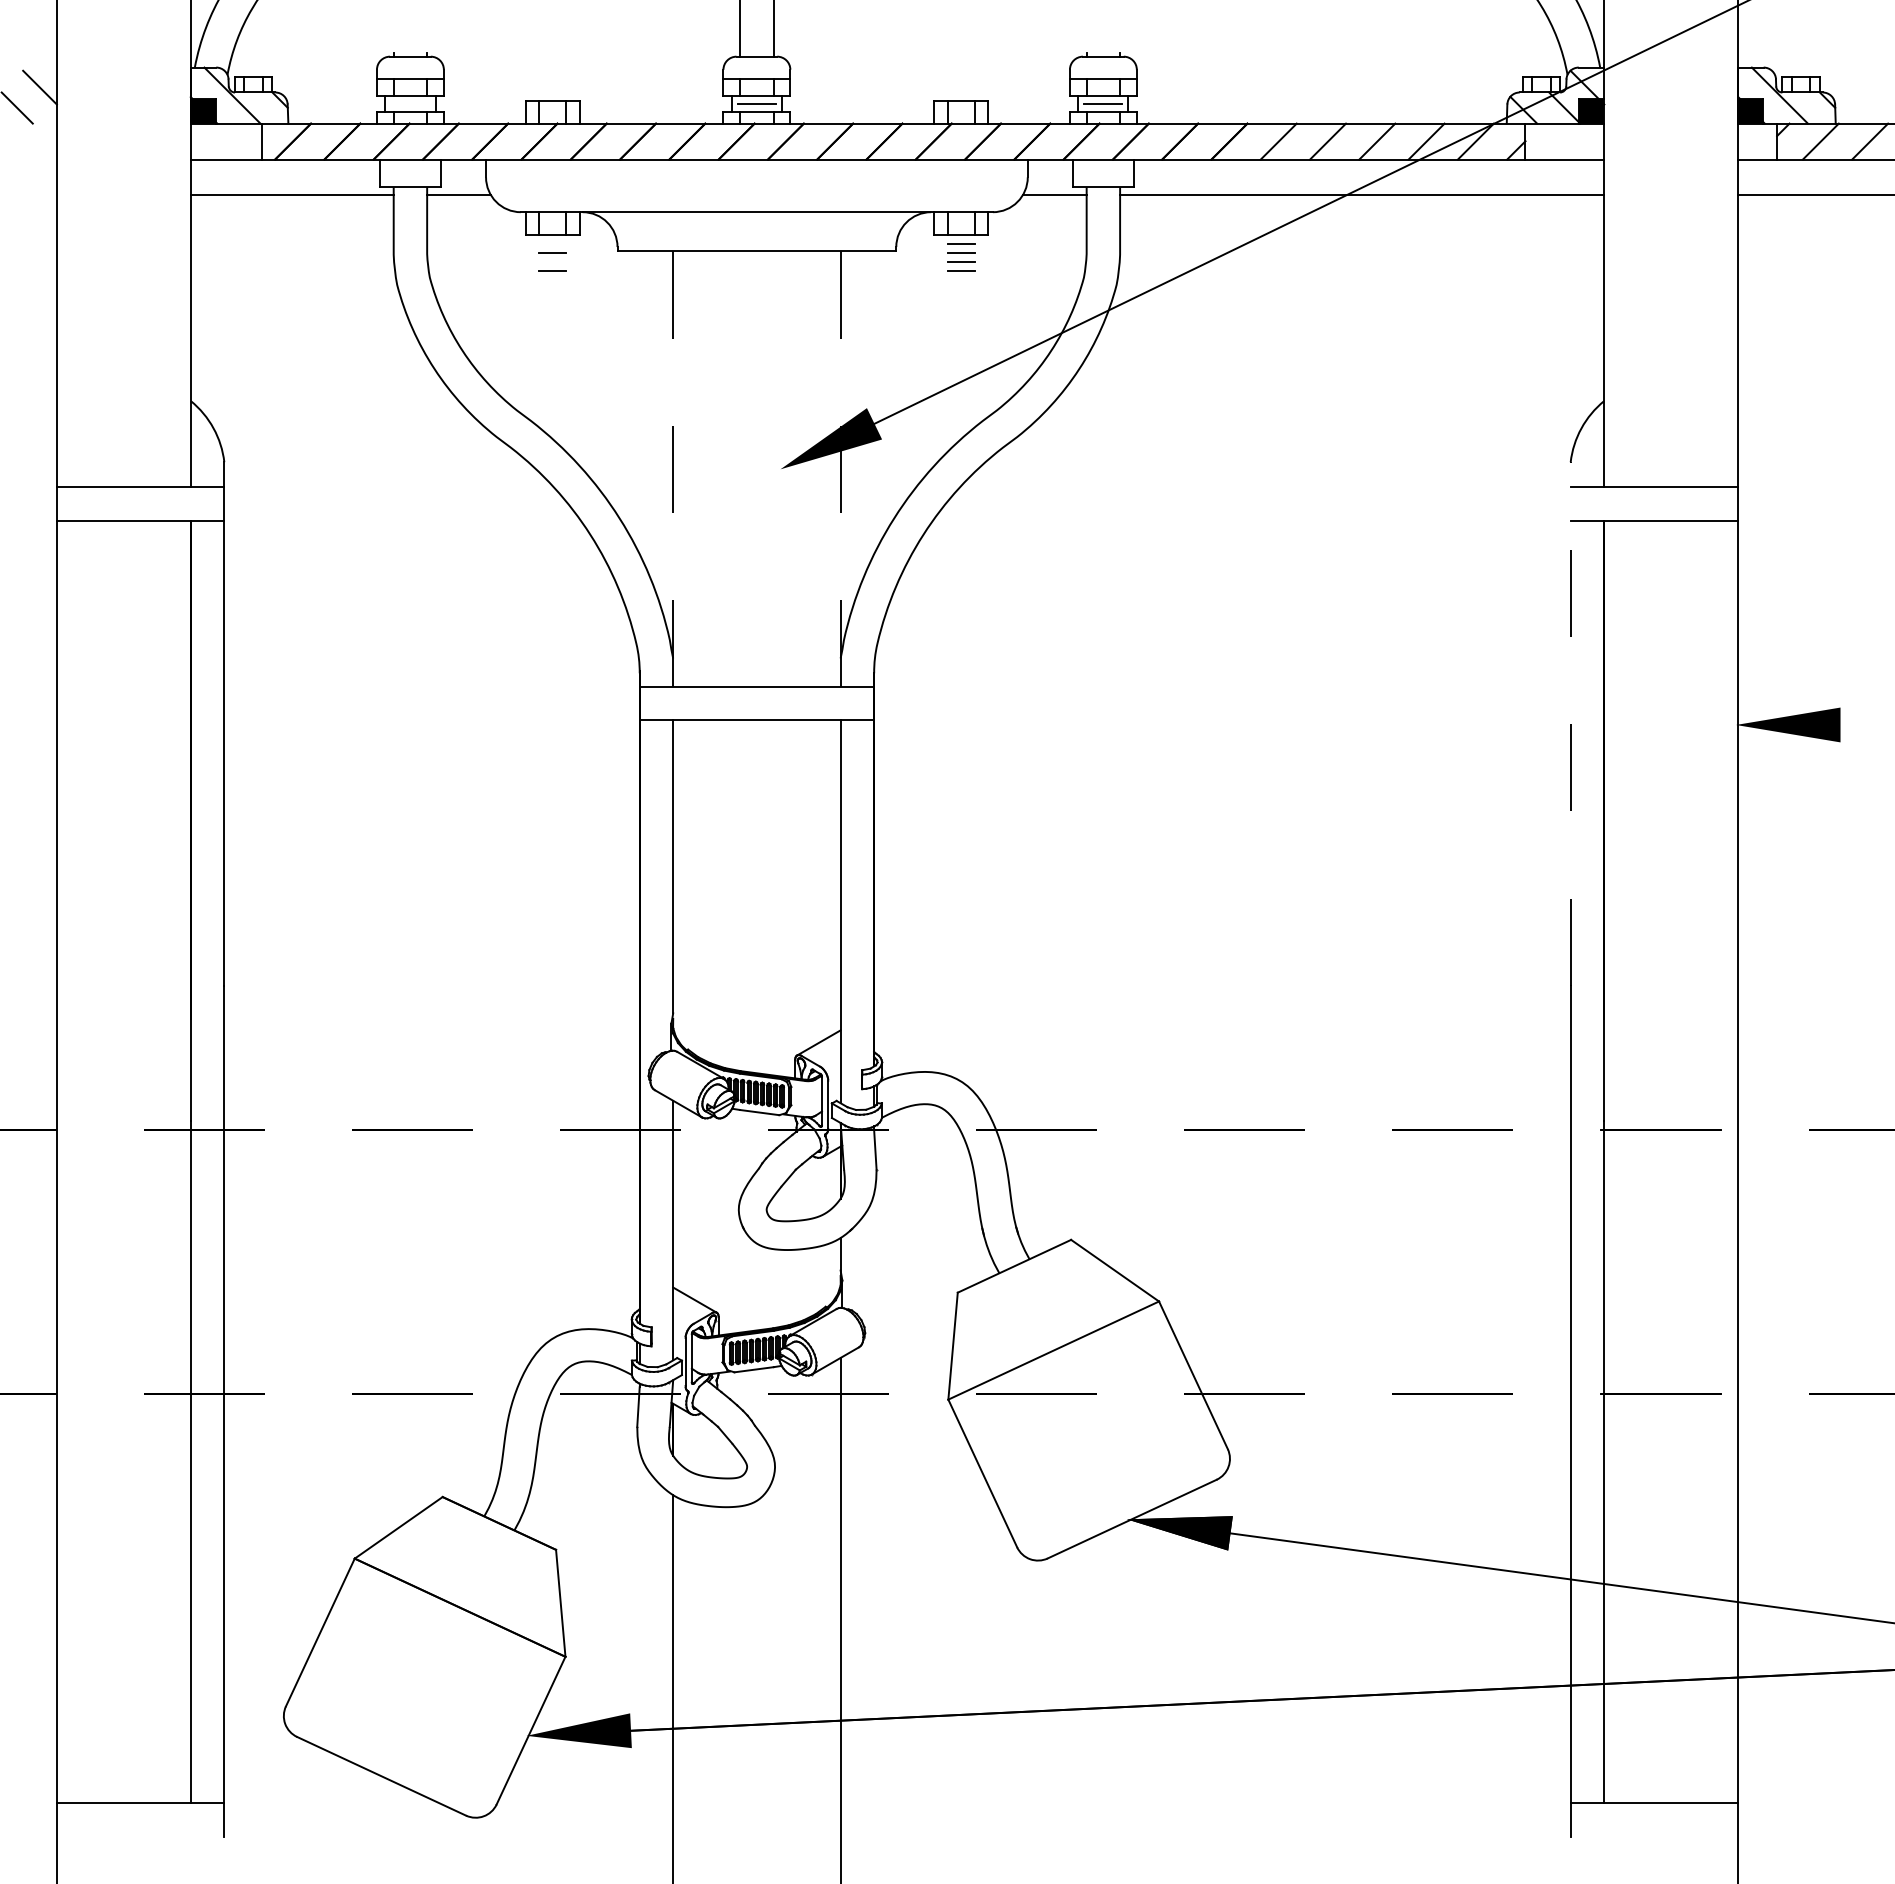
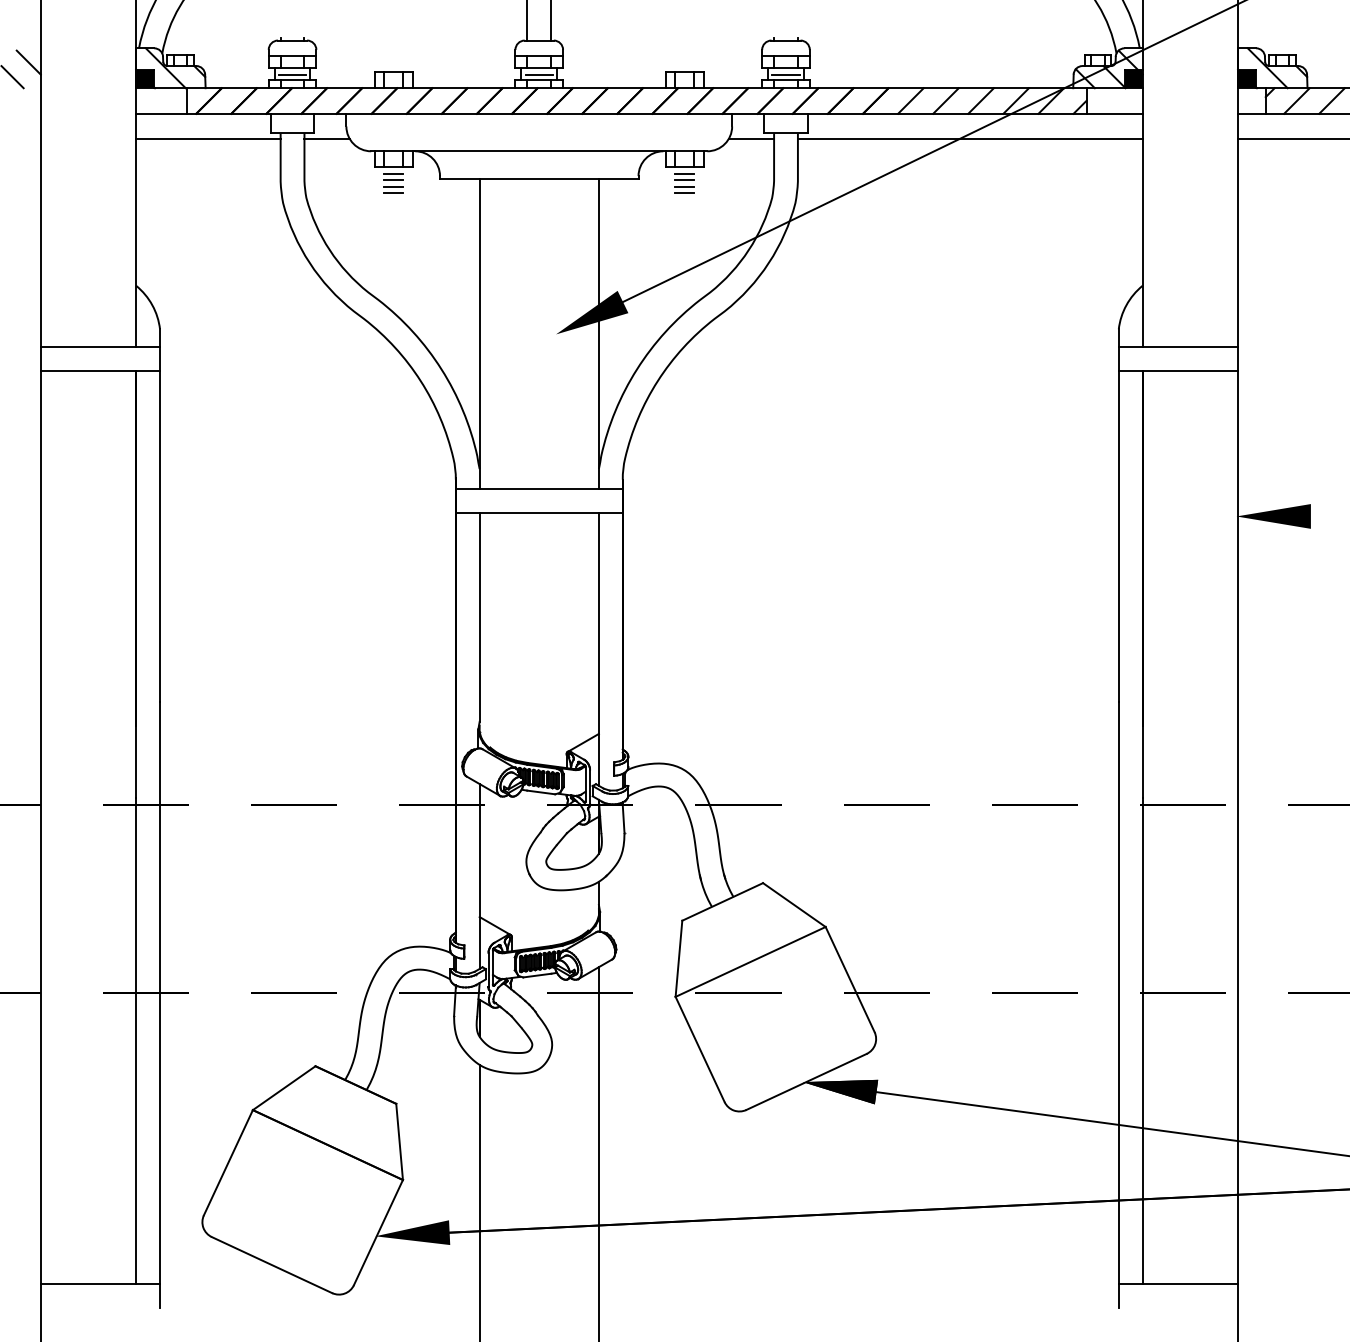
line: (410, 104) -> (292, 74), added
line: (552, 243) -> (393, 173), added
line: (552, 261) -> (393, 186), added
line: (673, 469) -> (479, 334), dashed -> solid
line: (840, 469) -> (598, 334), dashed -> solid
line: (1570, 723) -> (1118, 515), dashed -> solid

